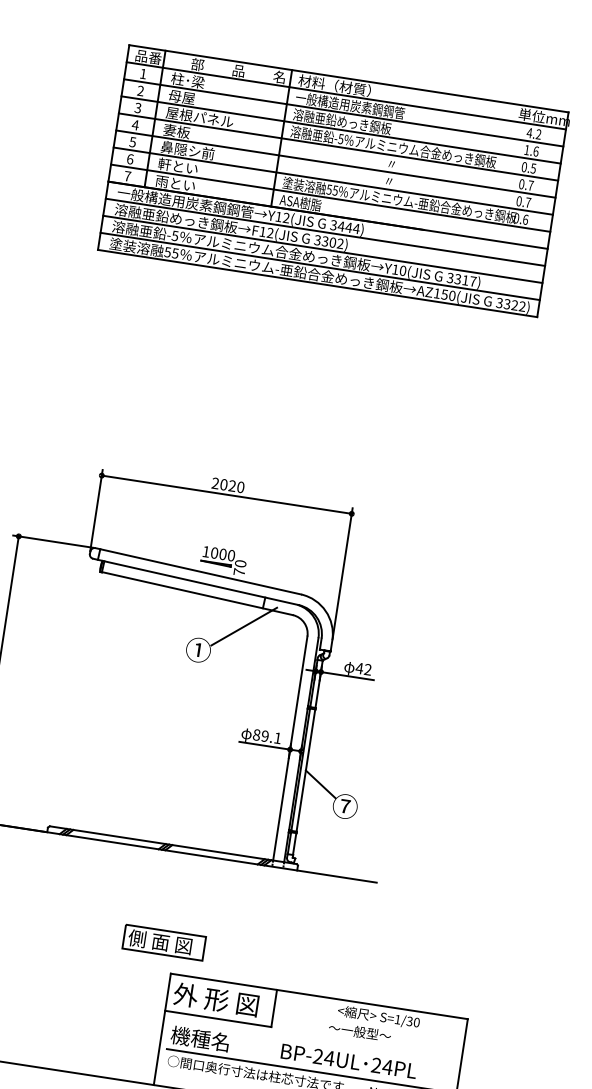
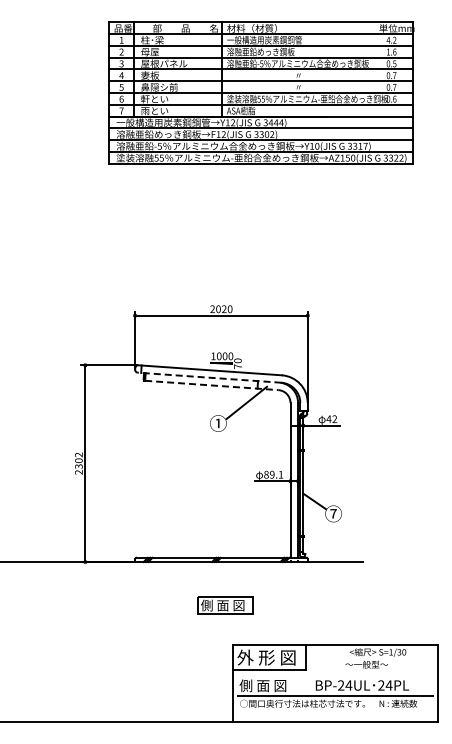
line: (195, 581) -> (209, 377), solid -> dashed
line: (196, 593) -> (211, 385), solid -> dashed
part: (164, 942) -> (225, 605), moved
text: (204, 1039) -> (262, 685), 機種名 -> 側 面 図

